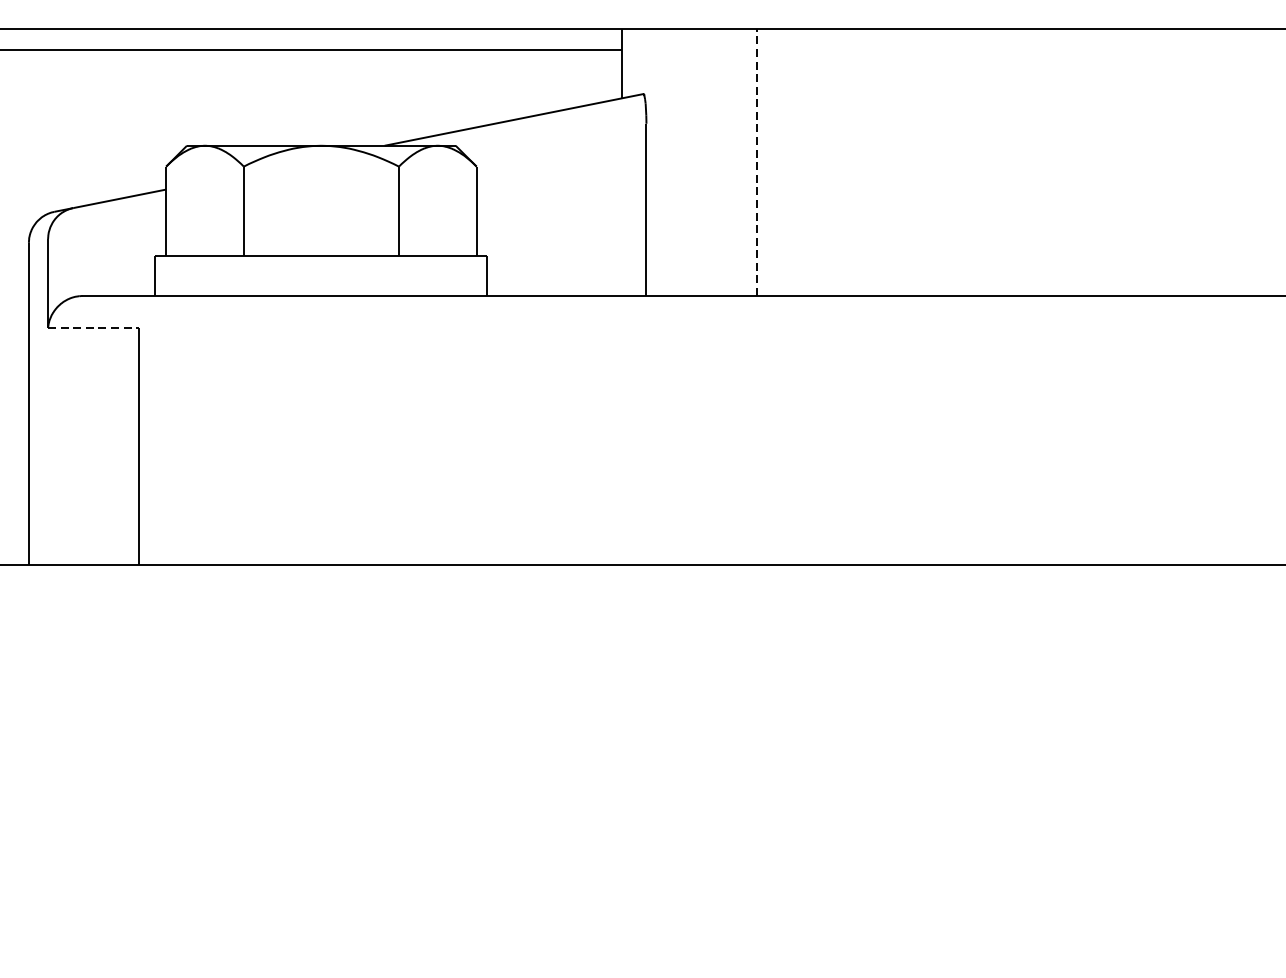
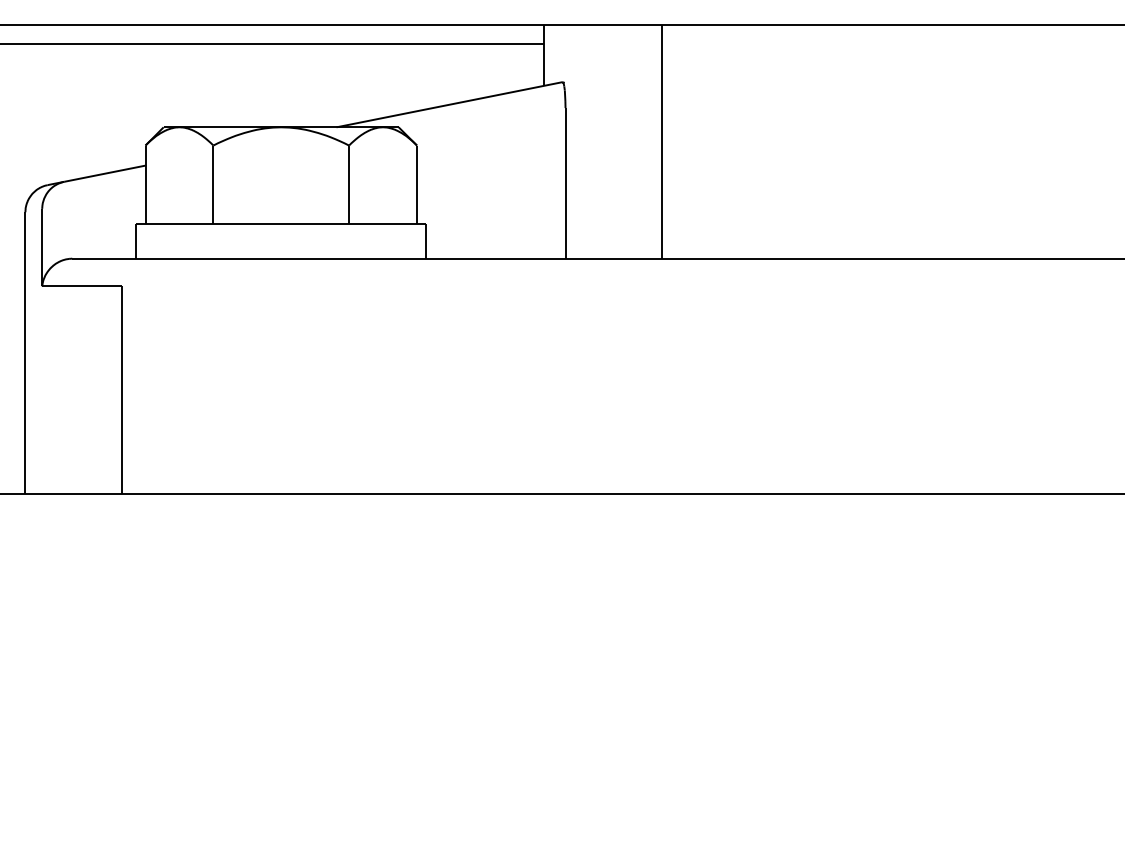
line: (756, 161) -> (661, 141), dashed -> solid
line: (94, 327) -> (82, 286), dashed -> solid

